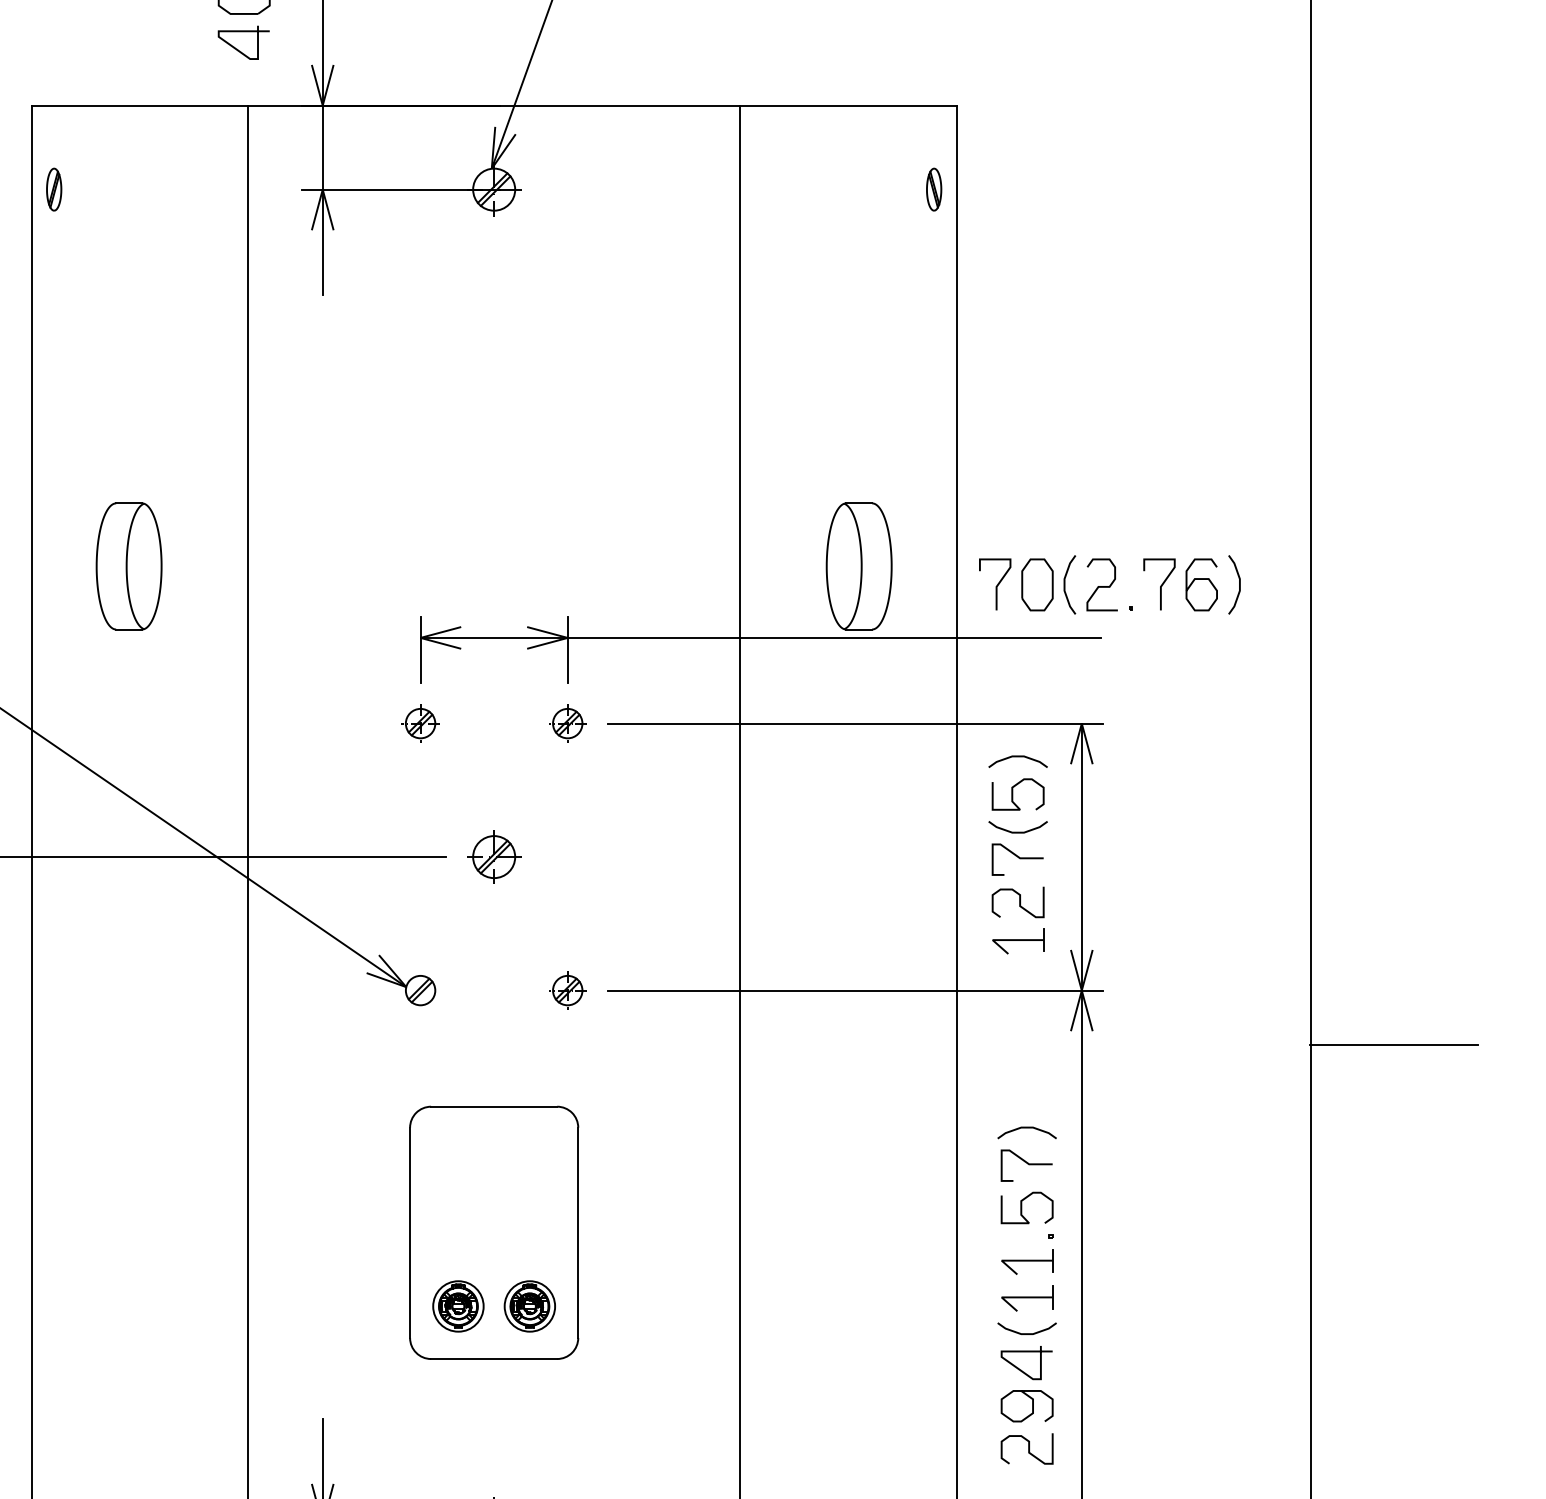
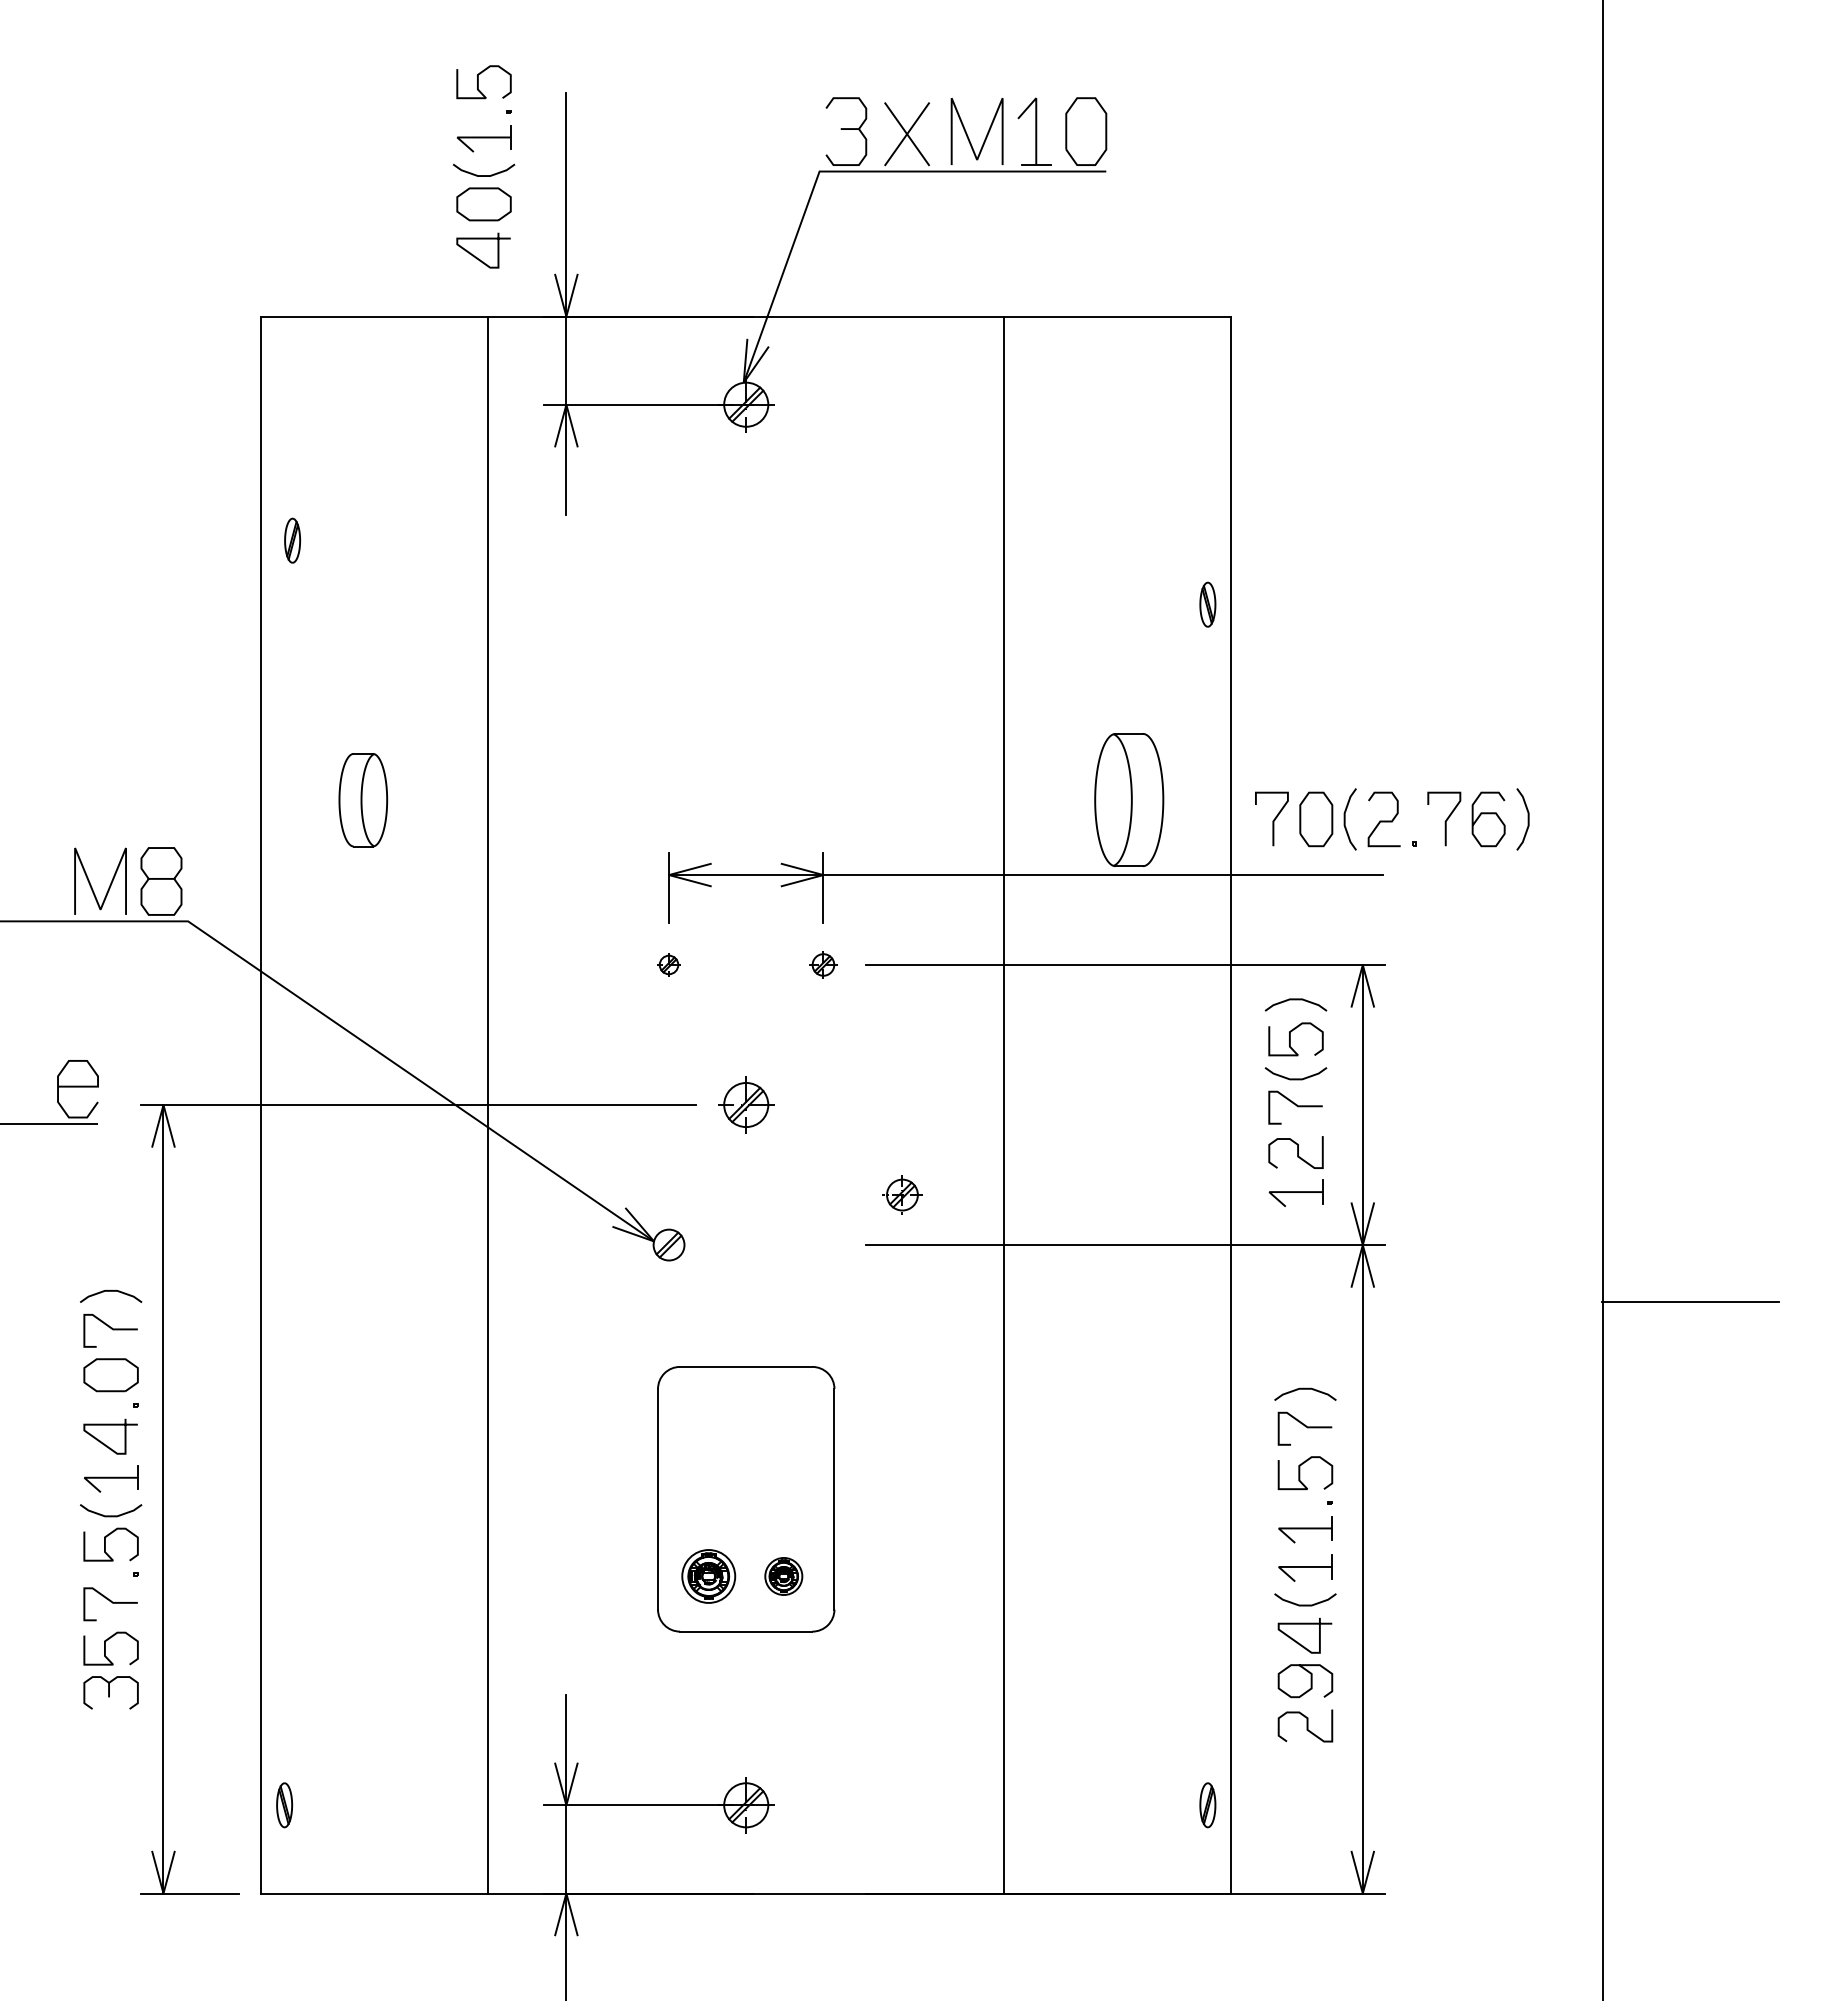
part: (54, 189) -> (292, 540), moved
part: (933, 189) -> (1207, 604), moved
part: (129, 566) -> (363, 800), size x0.7
part: (420, 723) -> (668, 964), size x0.6
part: (567, 723) -> (823, 964), size x0.7
part: (567, 990) -> (902, 1194), moved
part: (529, 1306) -> (783, 1576), size x0.7

